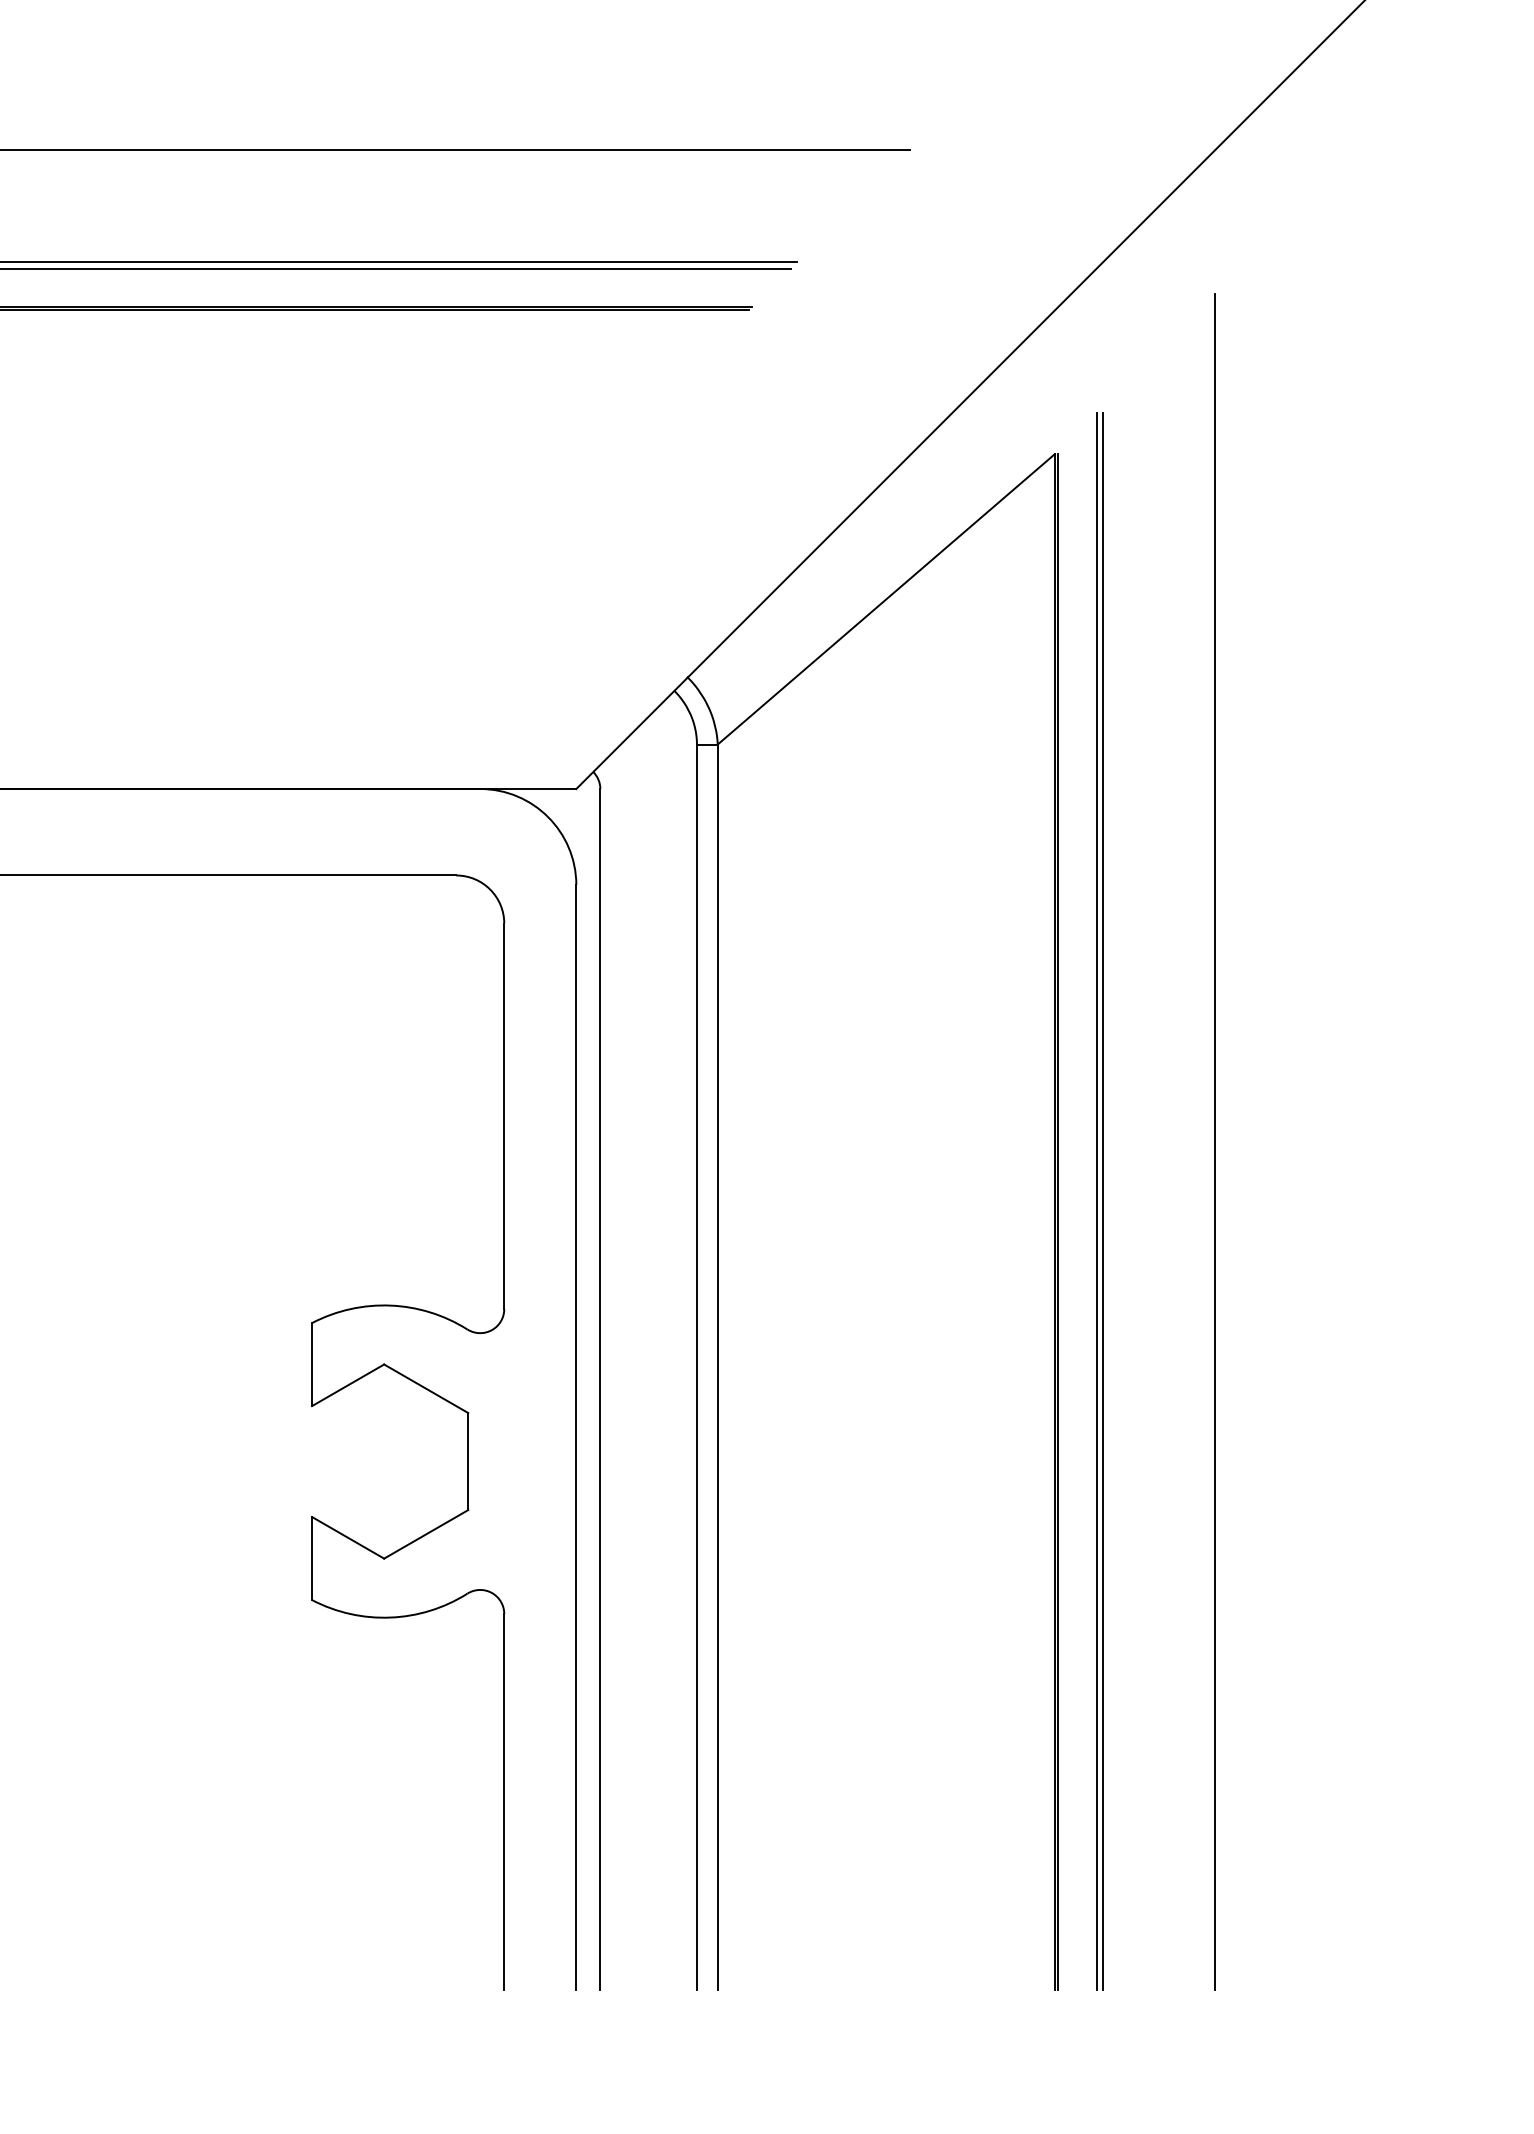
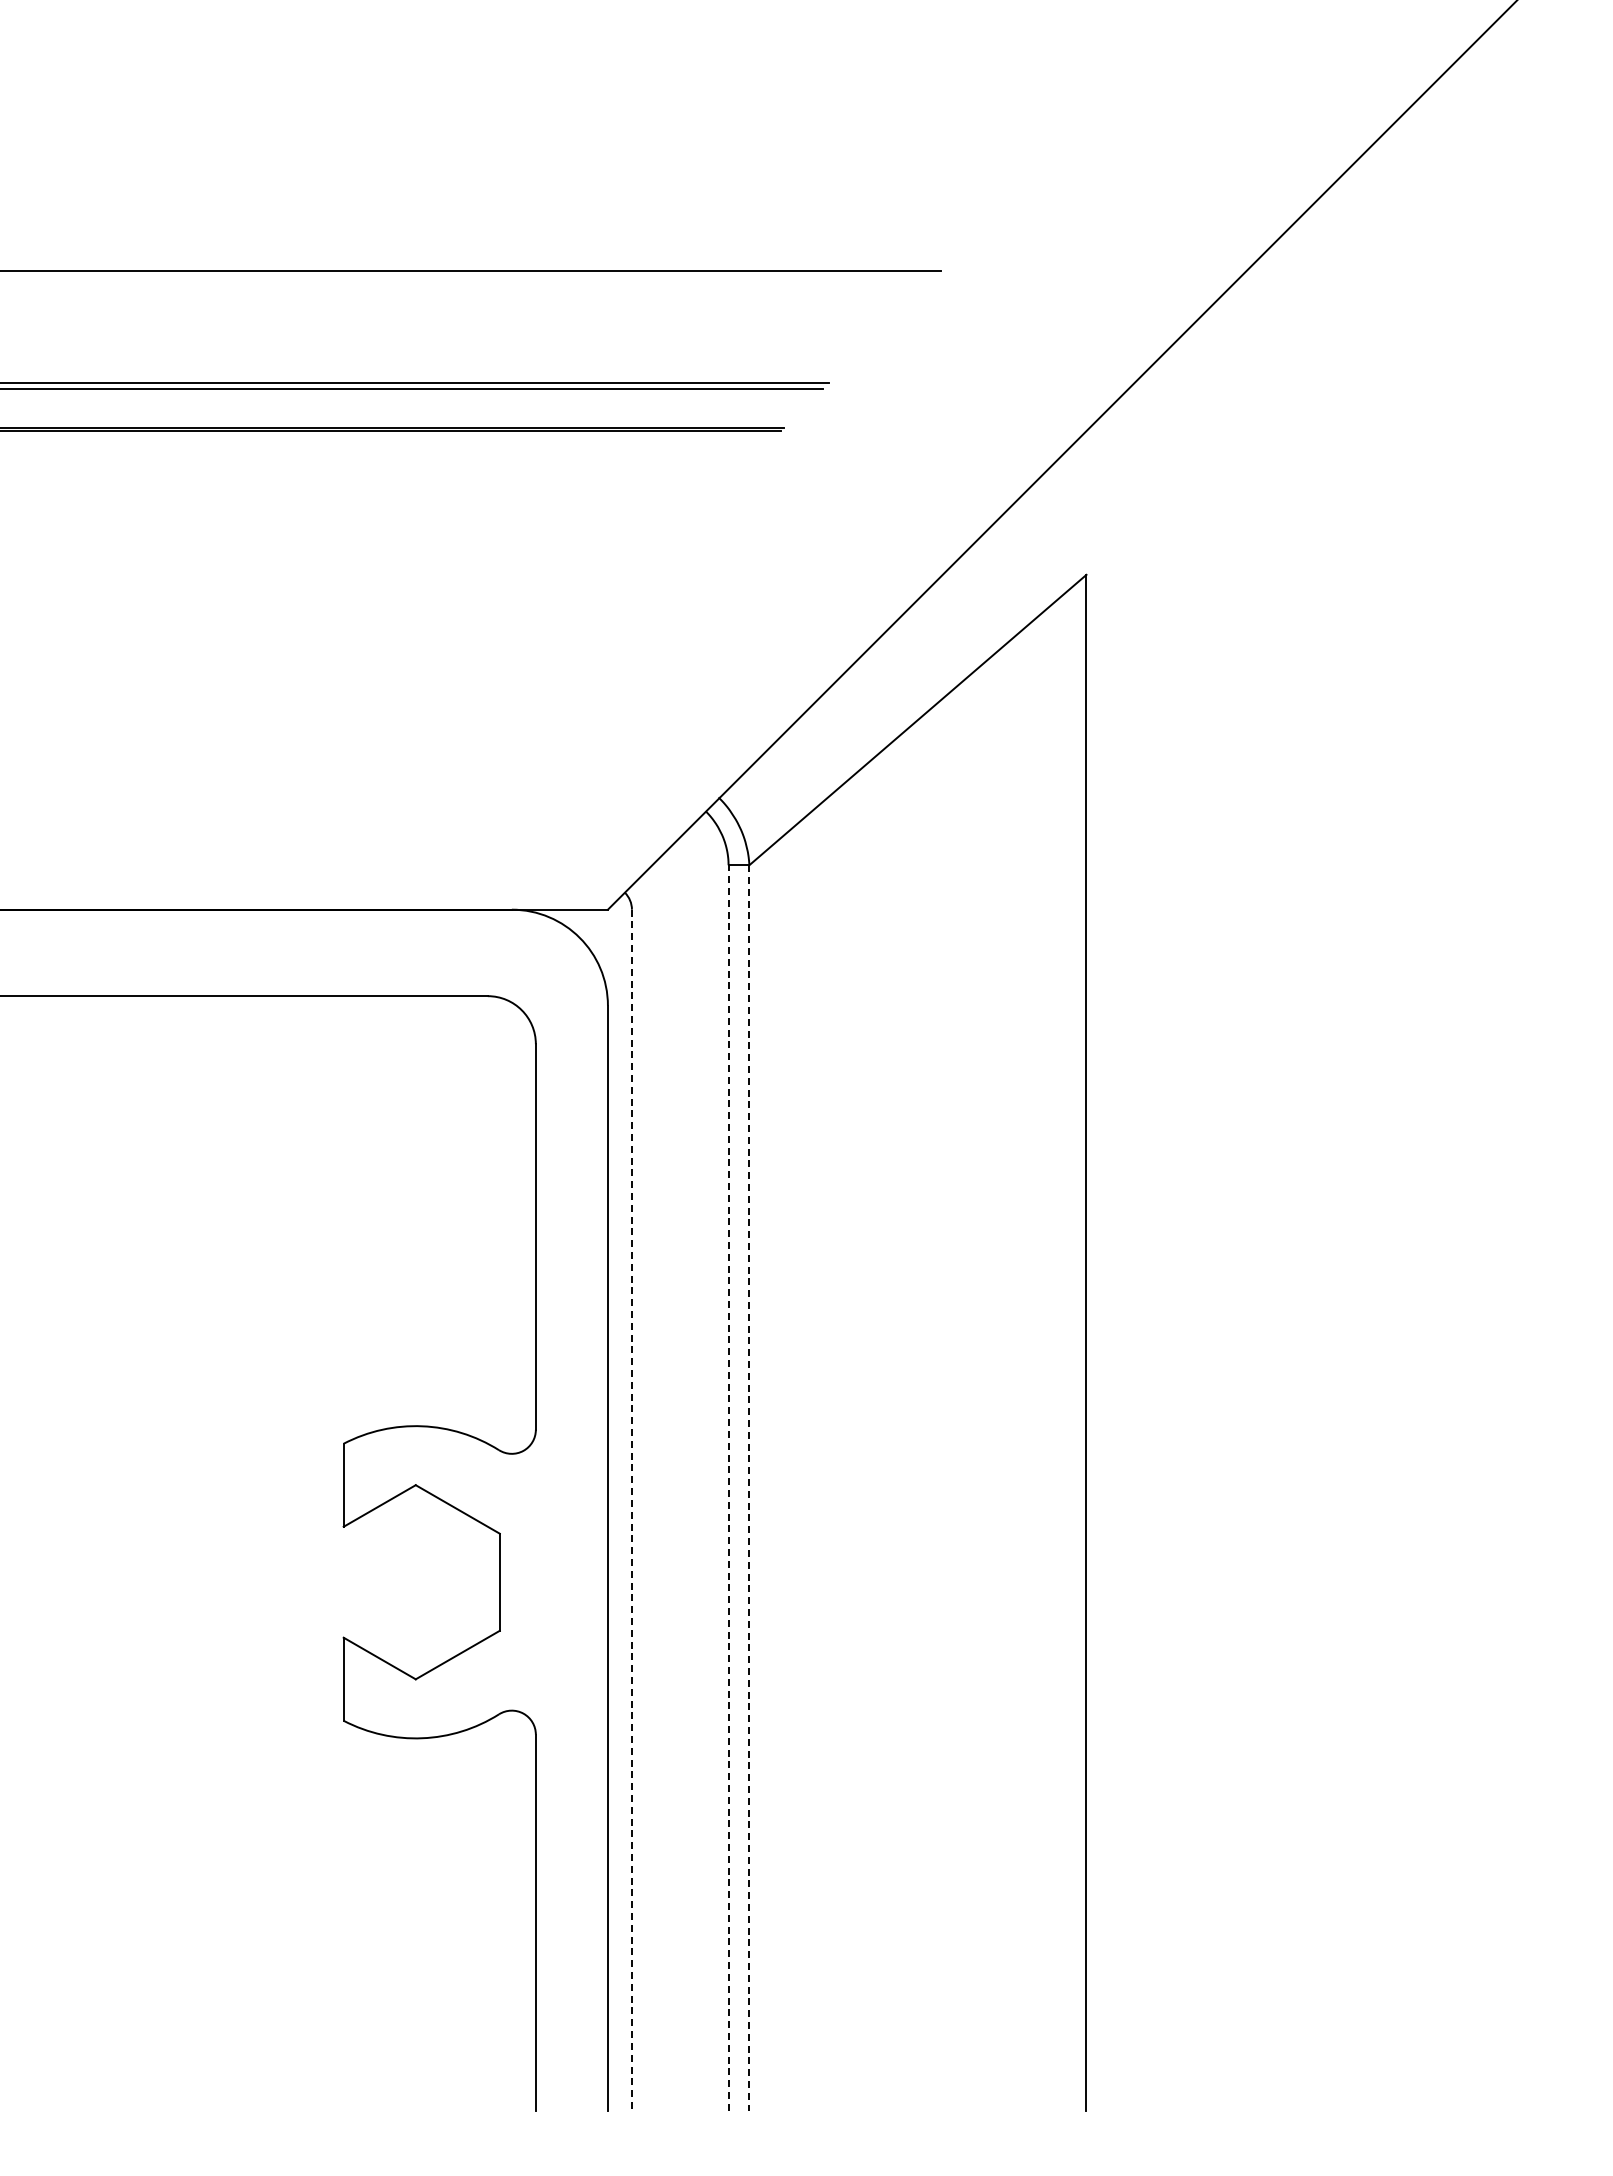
line: (1214, 1141) -> (1246, 1262), removed
line: (1096, 1200) -> (1128, 1321), removed
line: (1102, 1200) -> (1134, 1321), removed
line: (1057, 1221) -> (1089, 1342), removed
line: (696, 1367) -> (728, 1488), solid -> dashed
line: (717, 1367) -> (749, 1488), solid -> dashed
line: (599, 1389) -> (631, 1510), solid -> dashed

